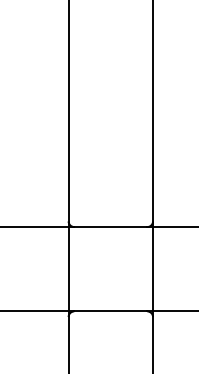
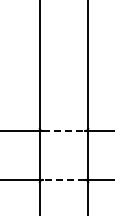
line: (111, 227) -> (64, 131), solid -> dashed
line: (109, 310) -> (63, 179), solid -> dashed

